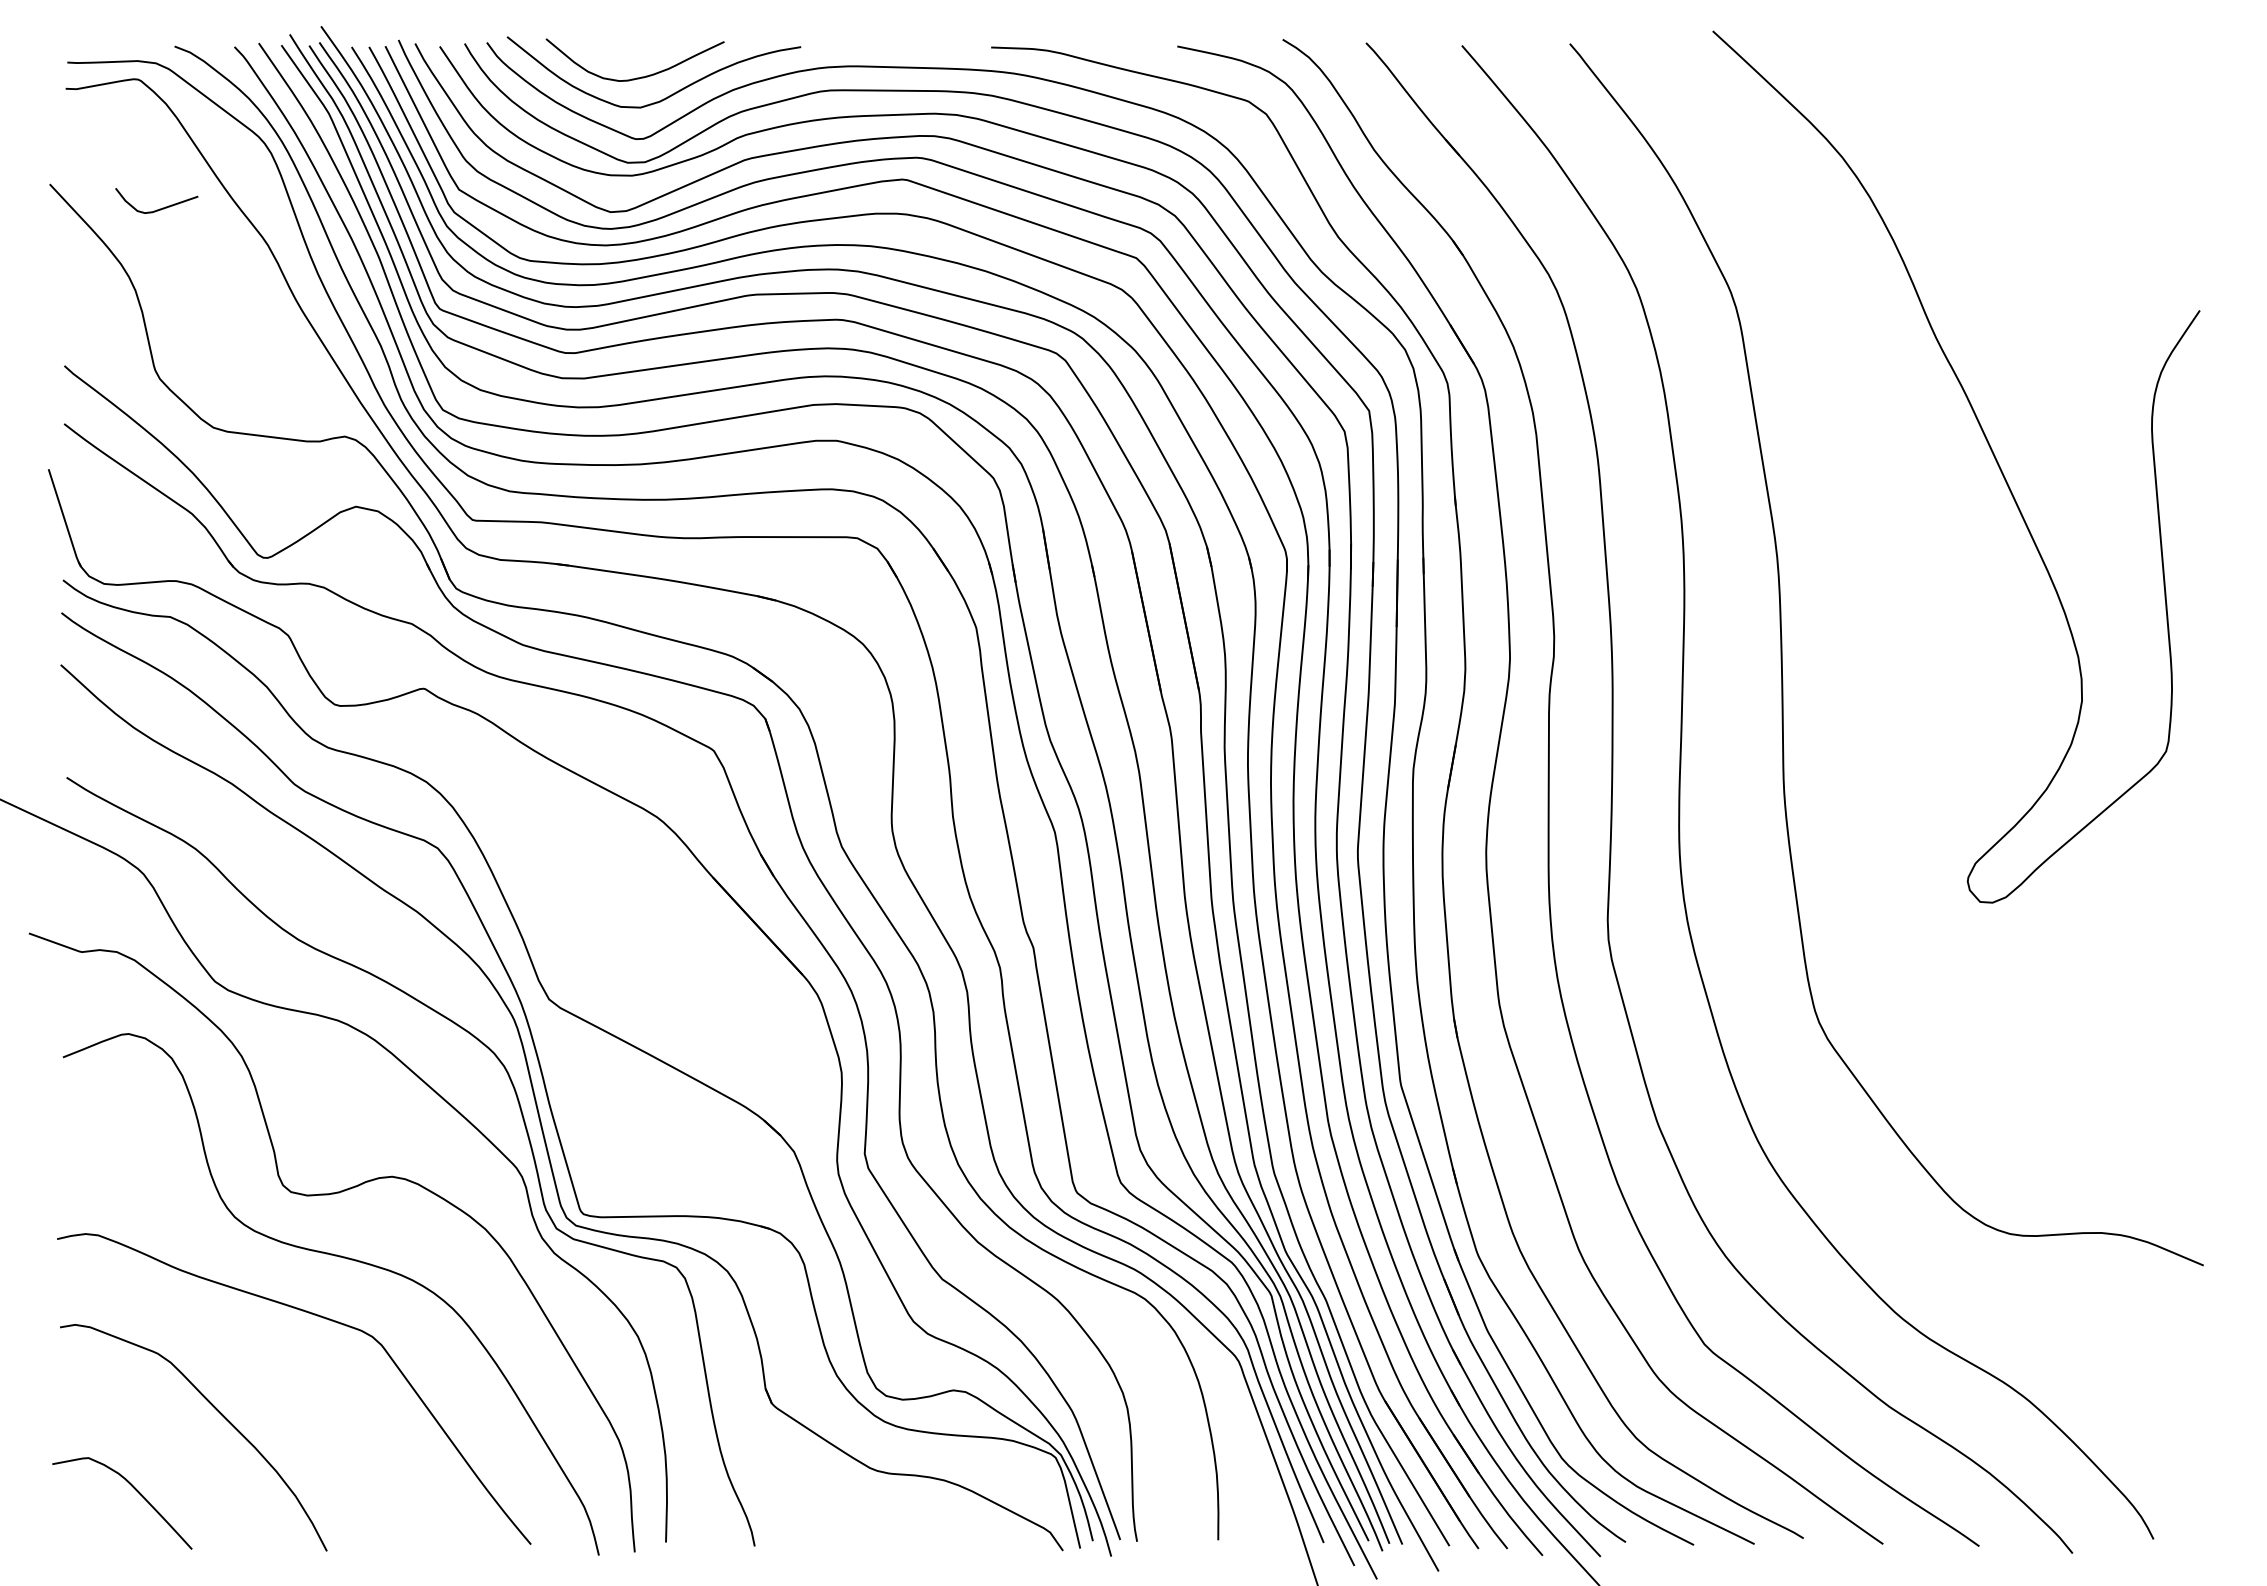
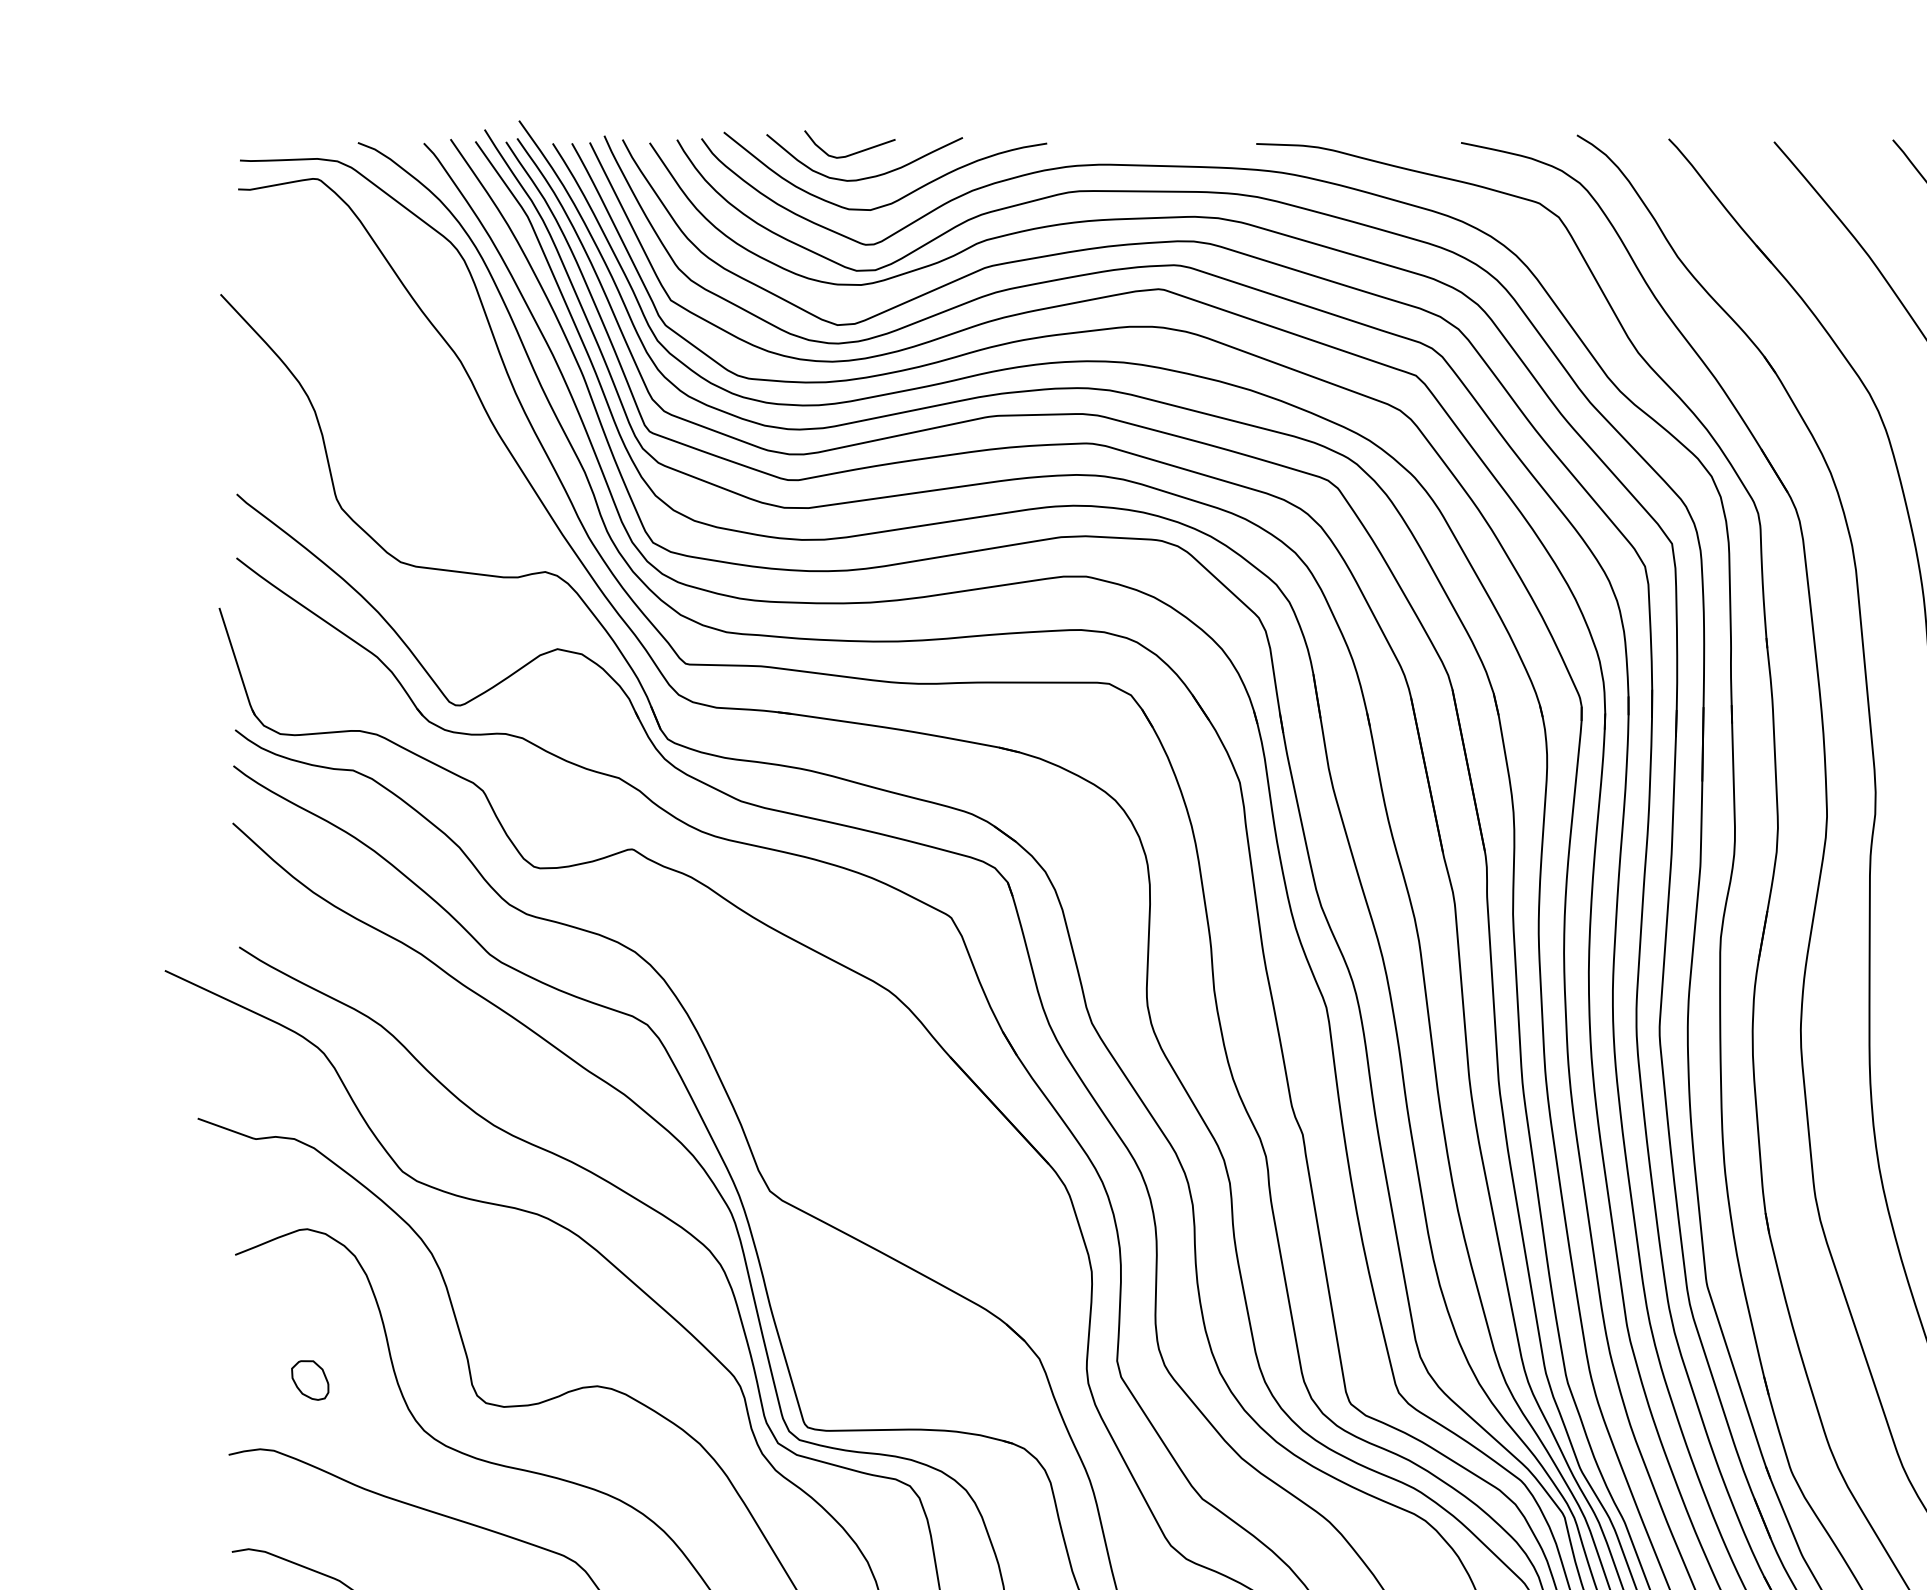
curve: (159, 208) -> (852, 152), moved
part: (130, 1171) -> (309, 1380), added

